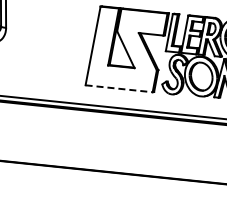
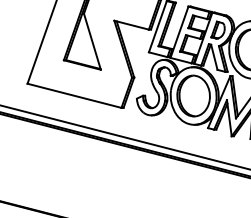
line: (119, 88) -> (75, 95), dashed -> solid

